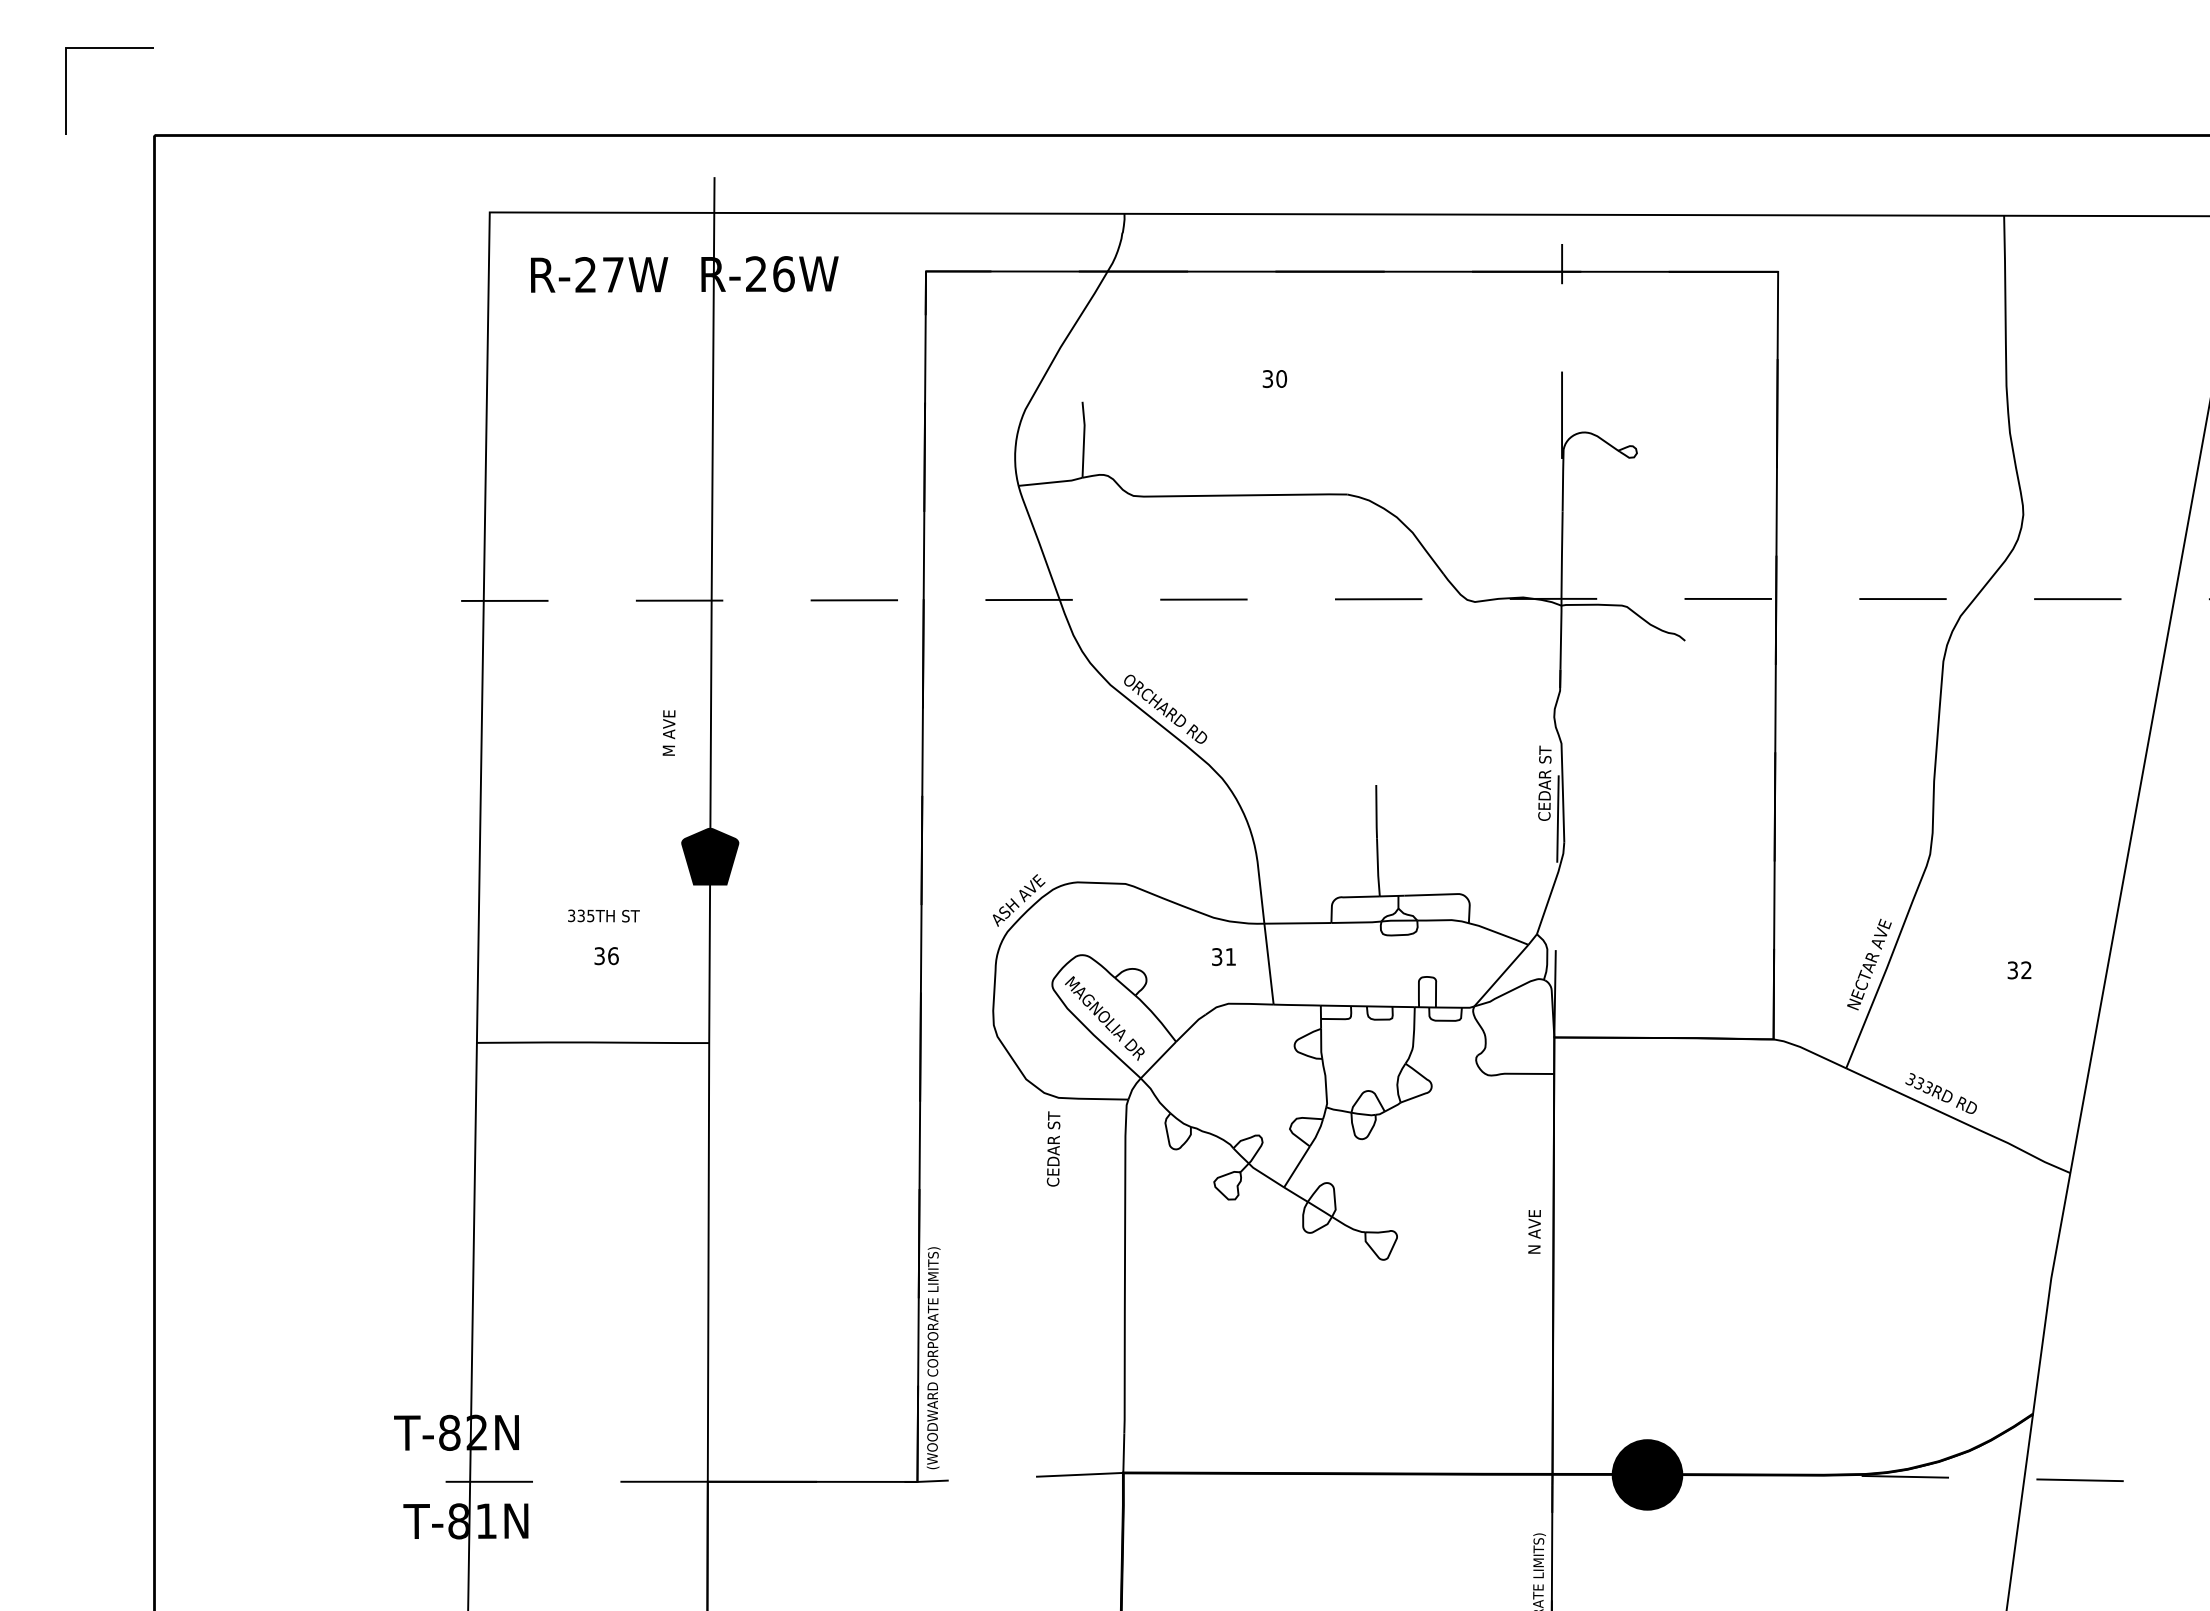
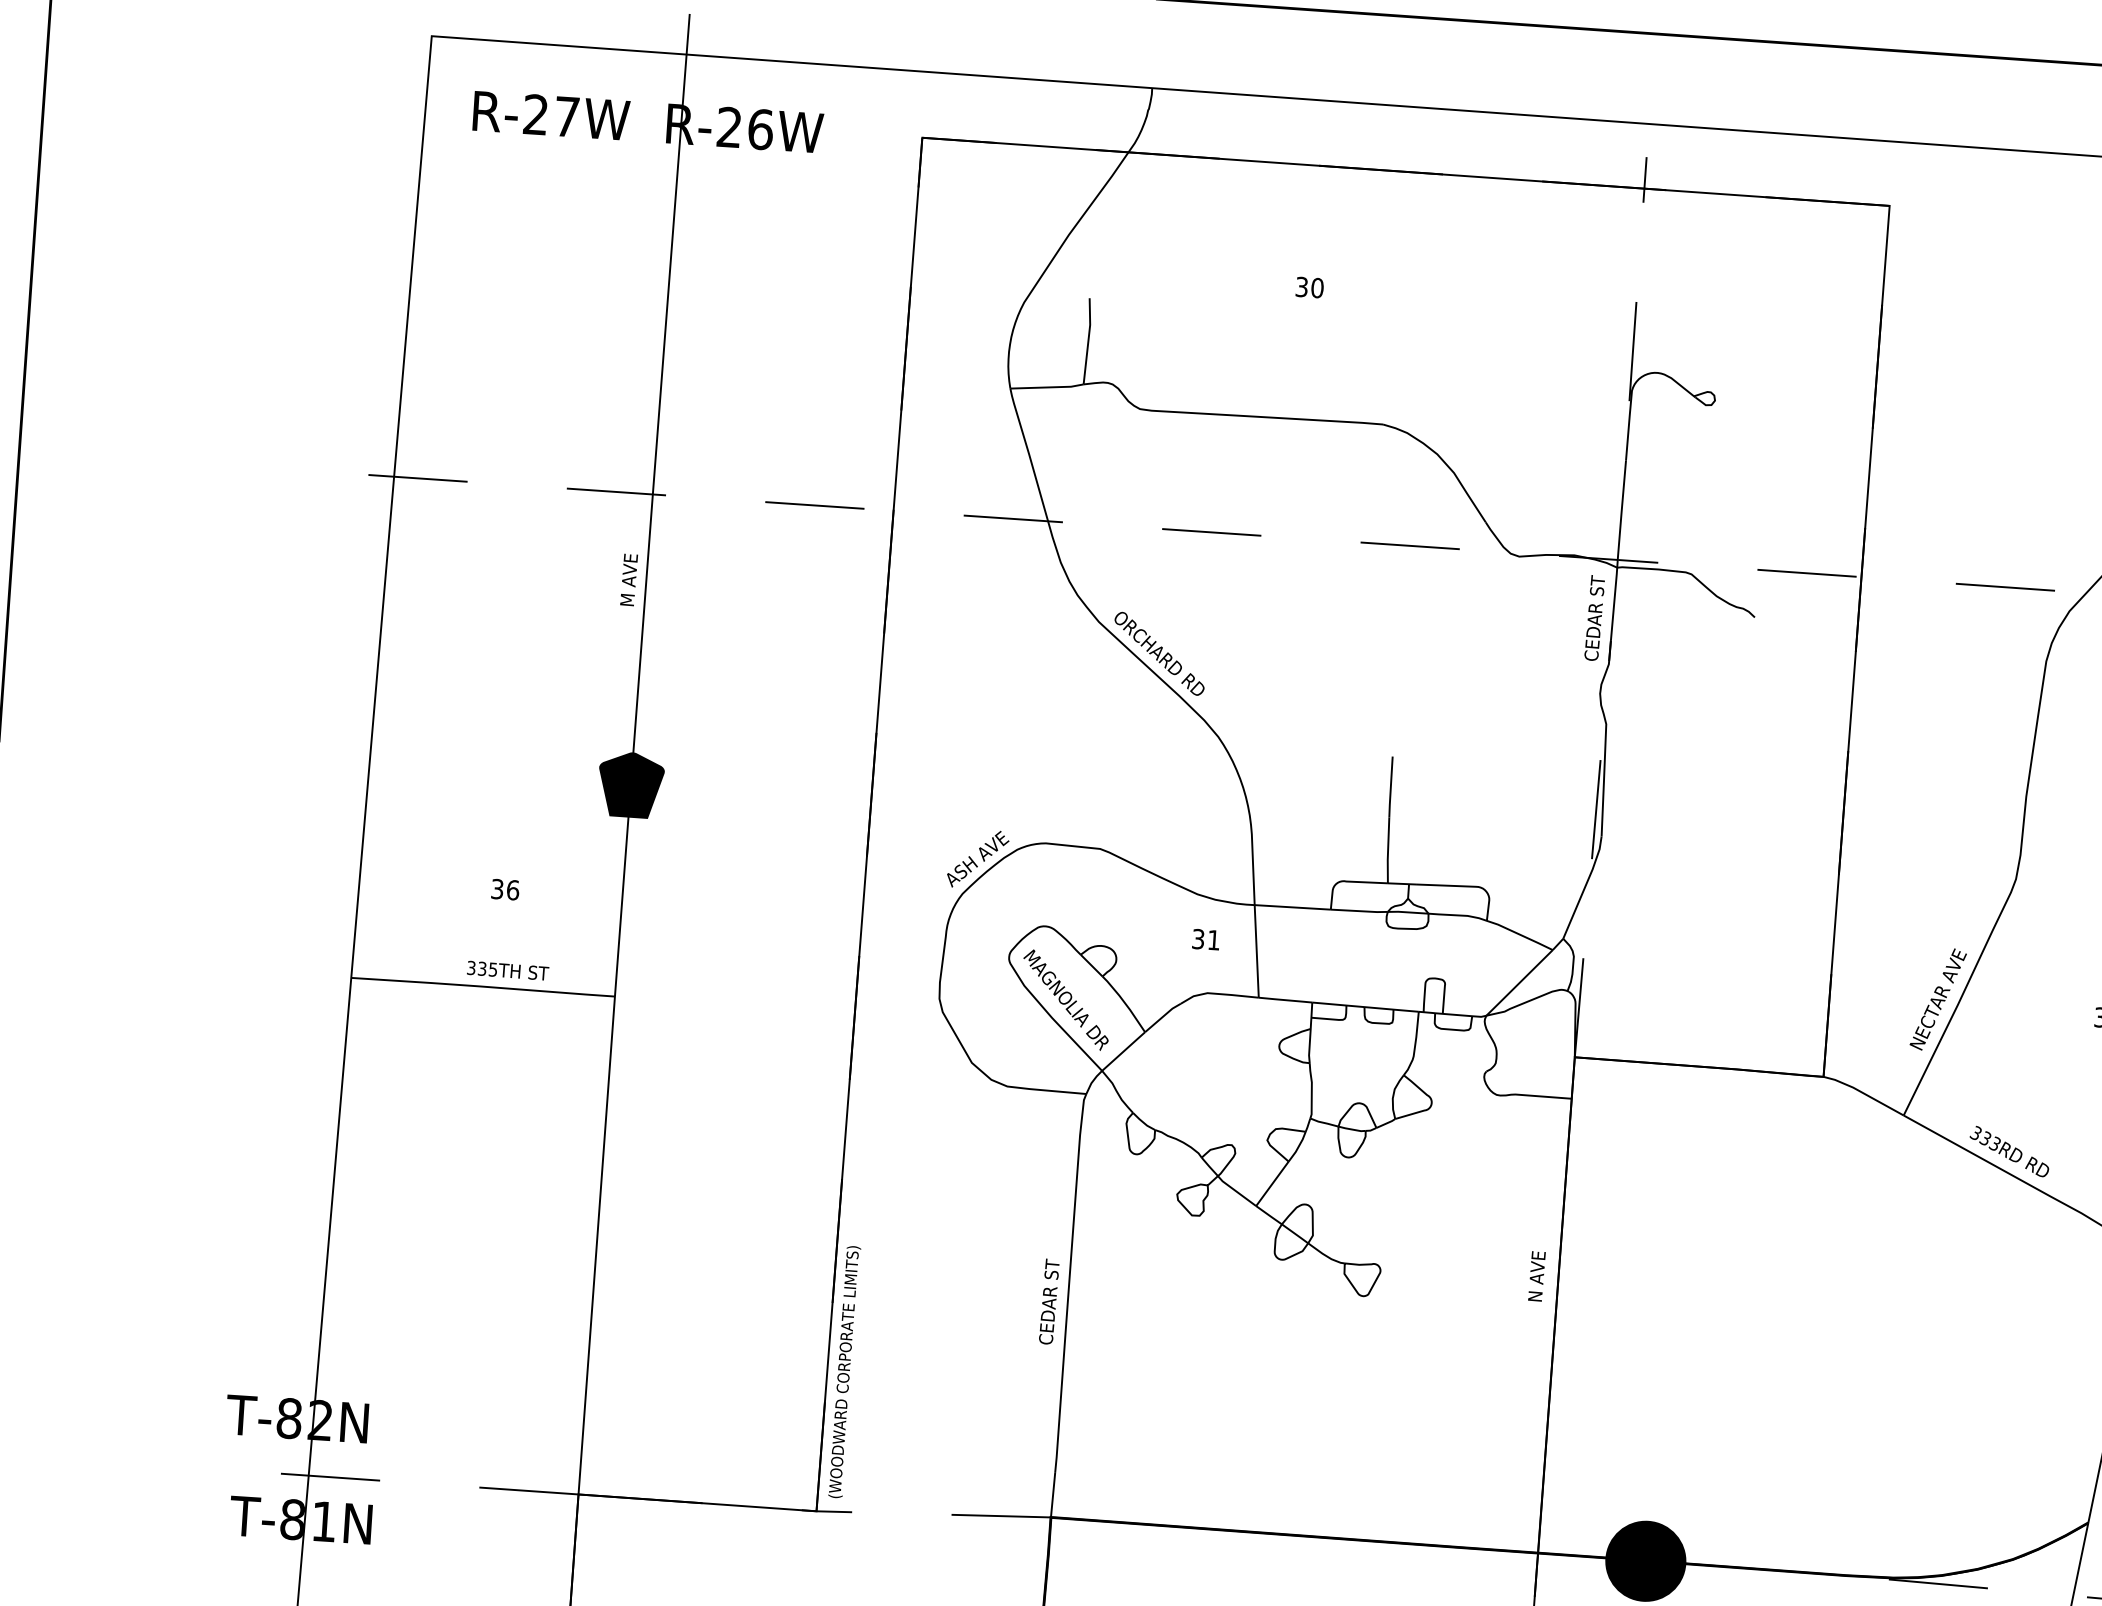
text: (668, 732) -> (628, 579), moved
text: (1544, 782) -> (1594, 617), moved
text: (603, 915) -> (507, 970), moved
text: (1053, 1148) -> (1049, 1301), moved

